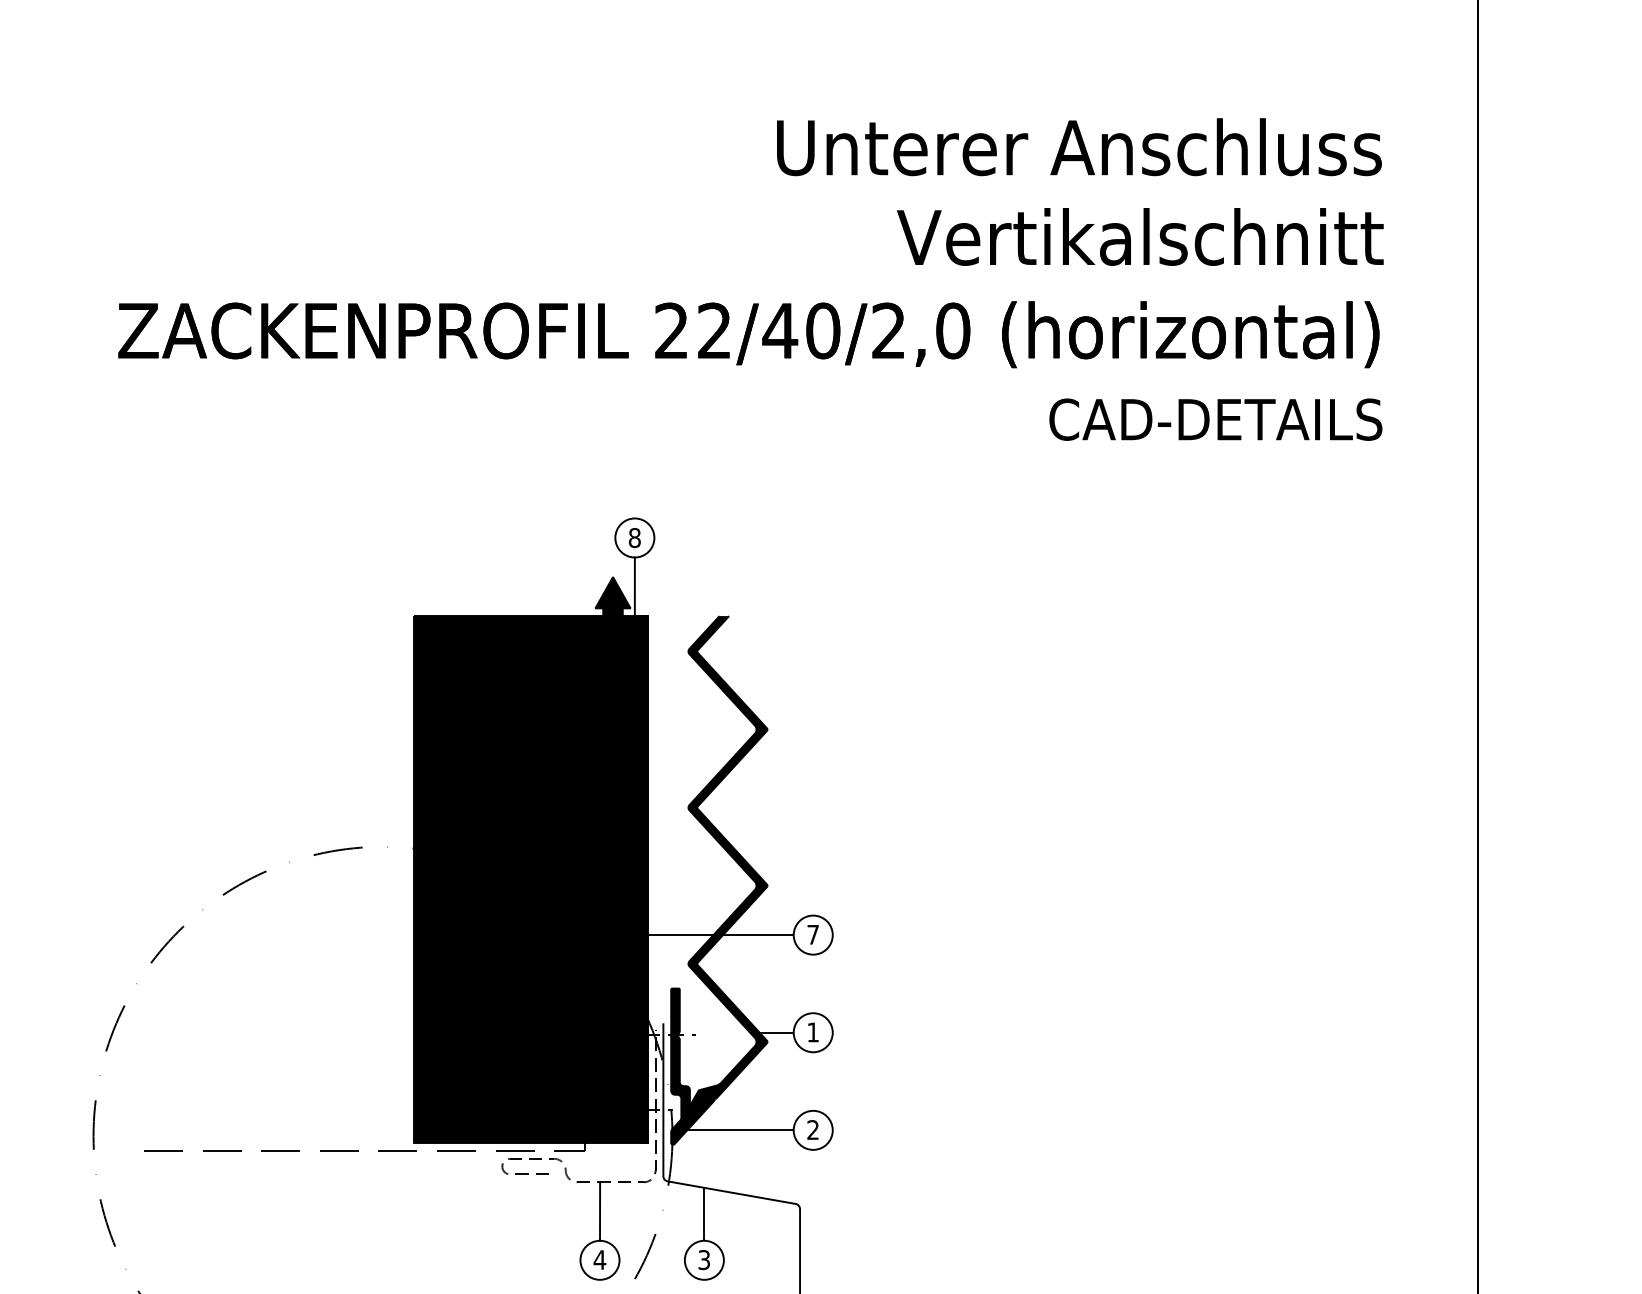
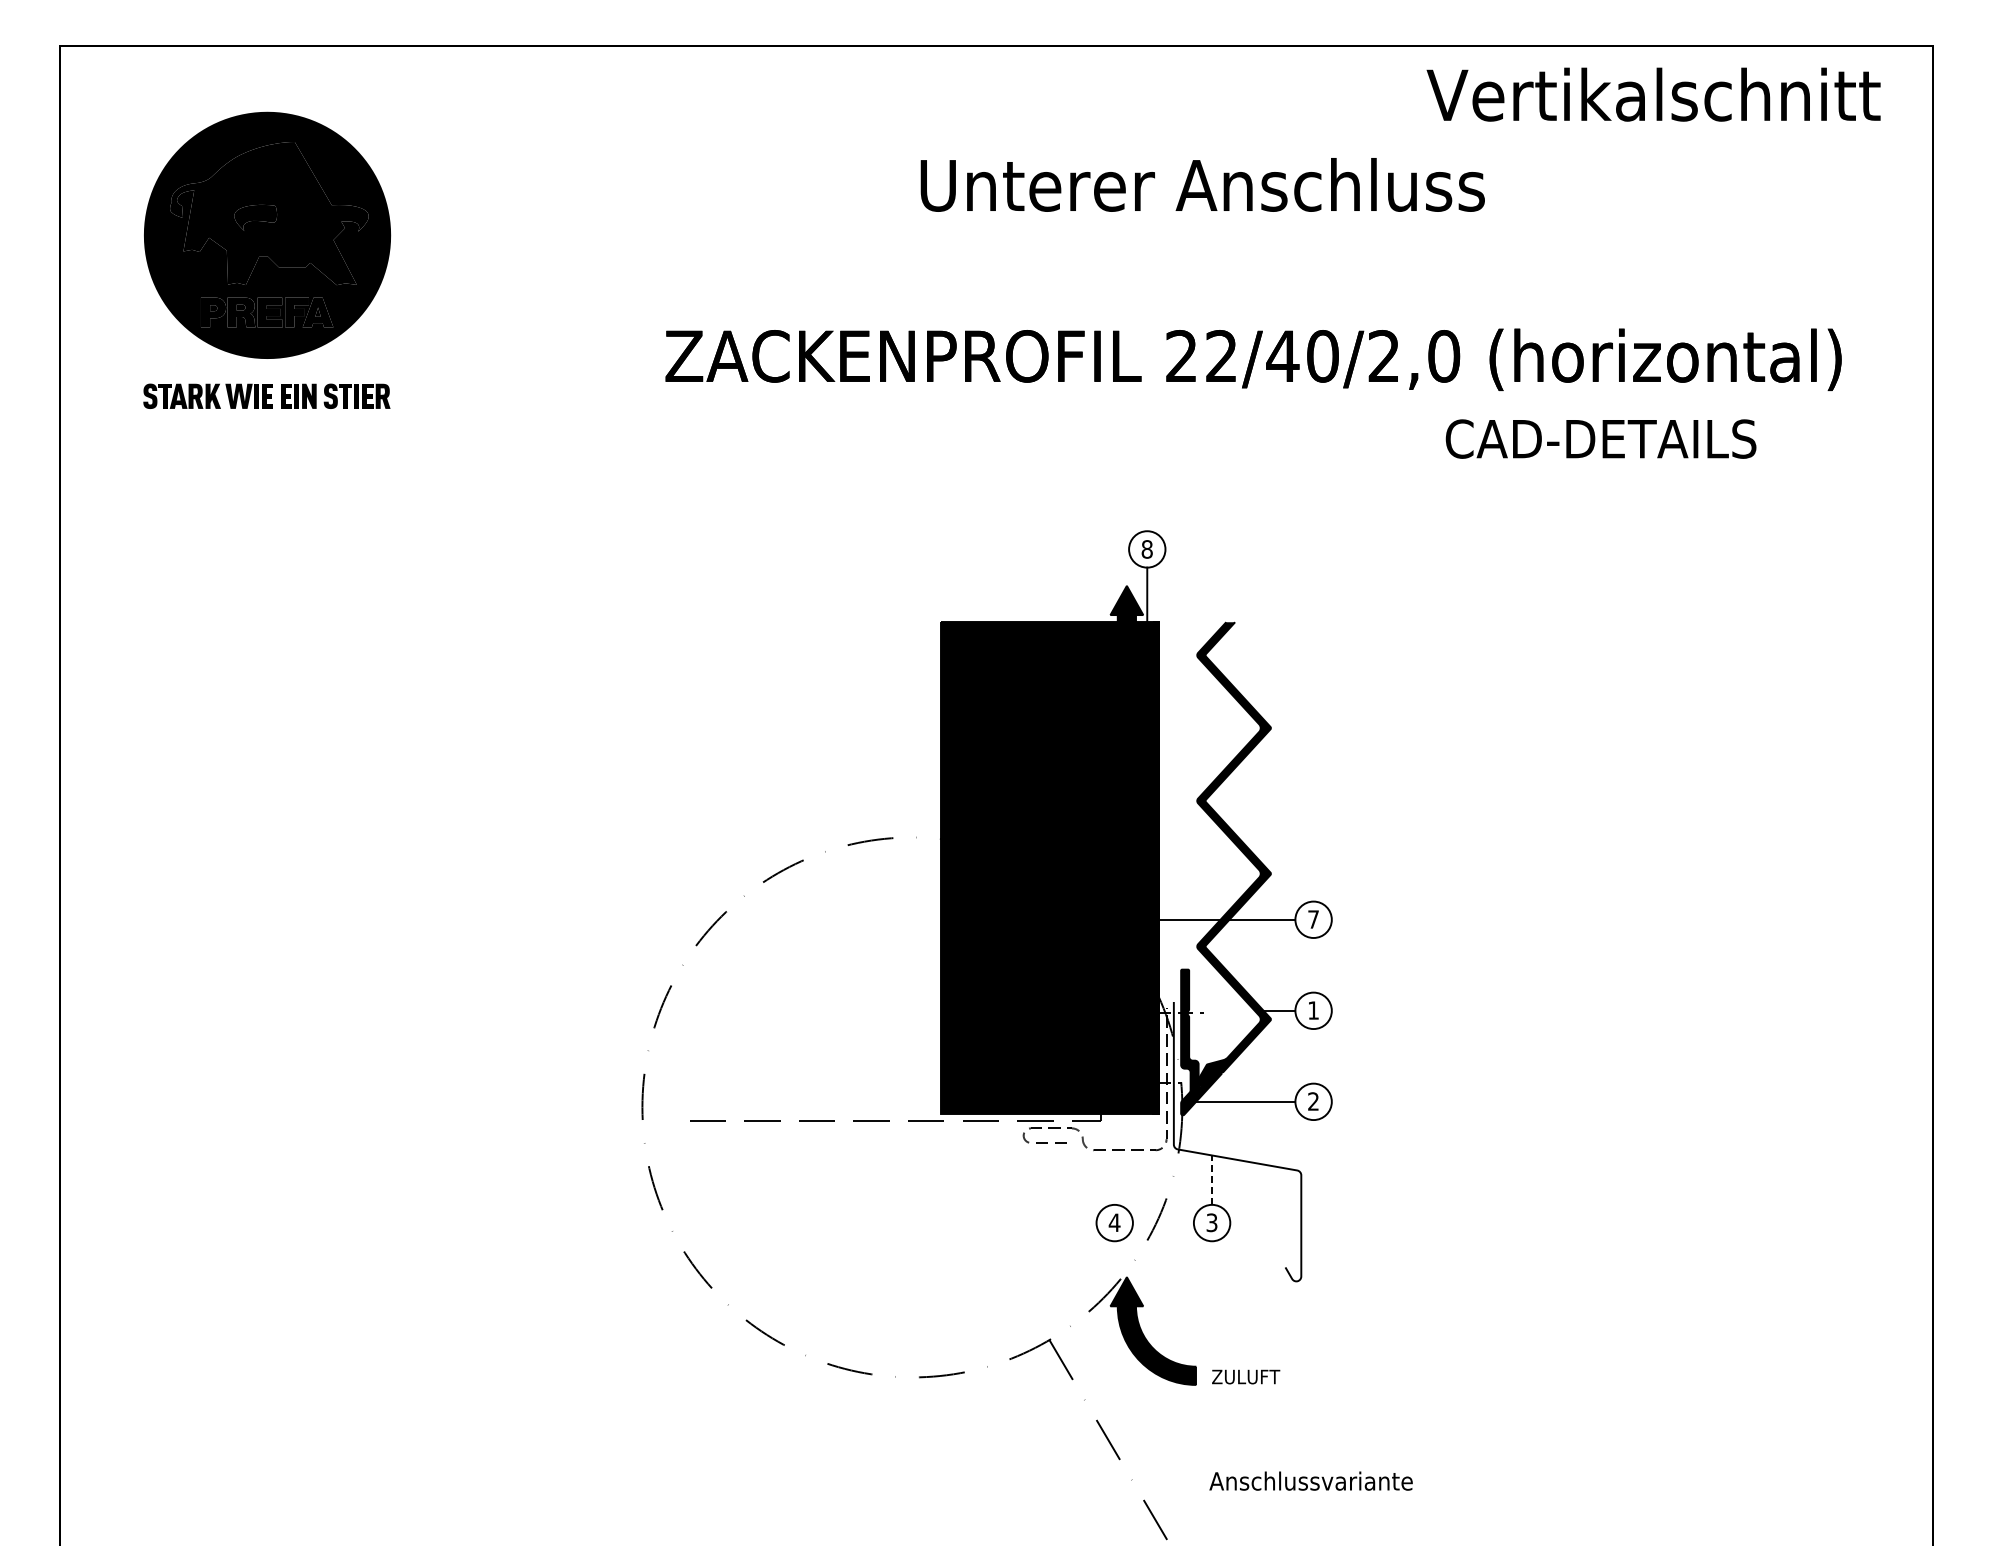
text: (1079, 146) -> (1202, 184), moved
text: (1140, 236) -> (1653, 94), moved
text: (1215, 419) -> (1600, 438), moved
line: (599, 1211) -> (1114, 1177), removed
line: (704, 1215) -> (1212, 1181), solid -> dashed

